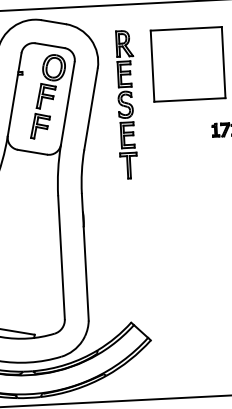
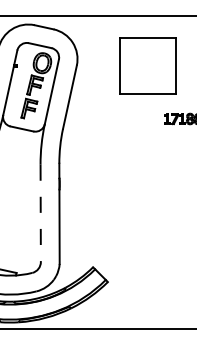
part: (127, 105) -> (98, 95), removed
line: (61, 257) -> (40, 213), solid -> dashed

